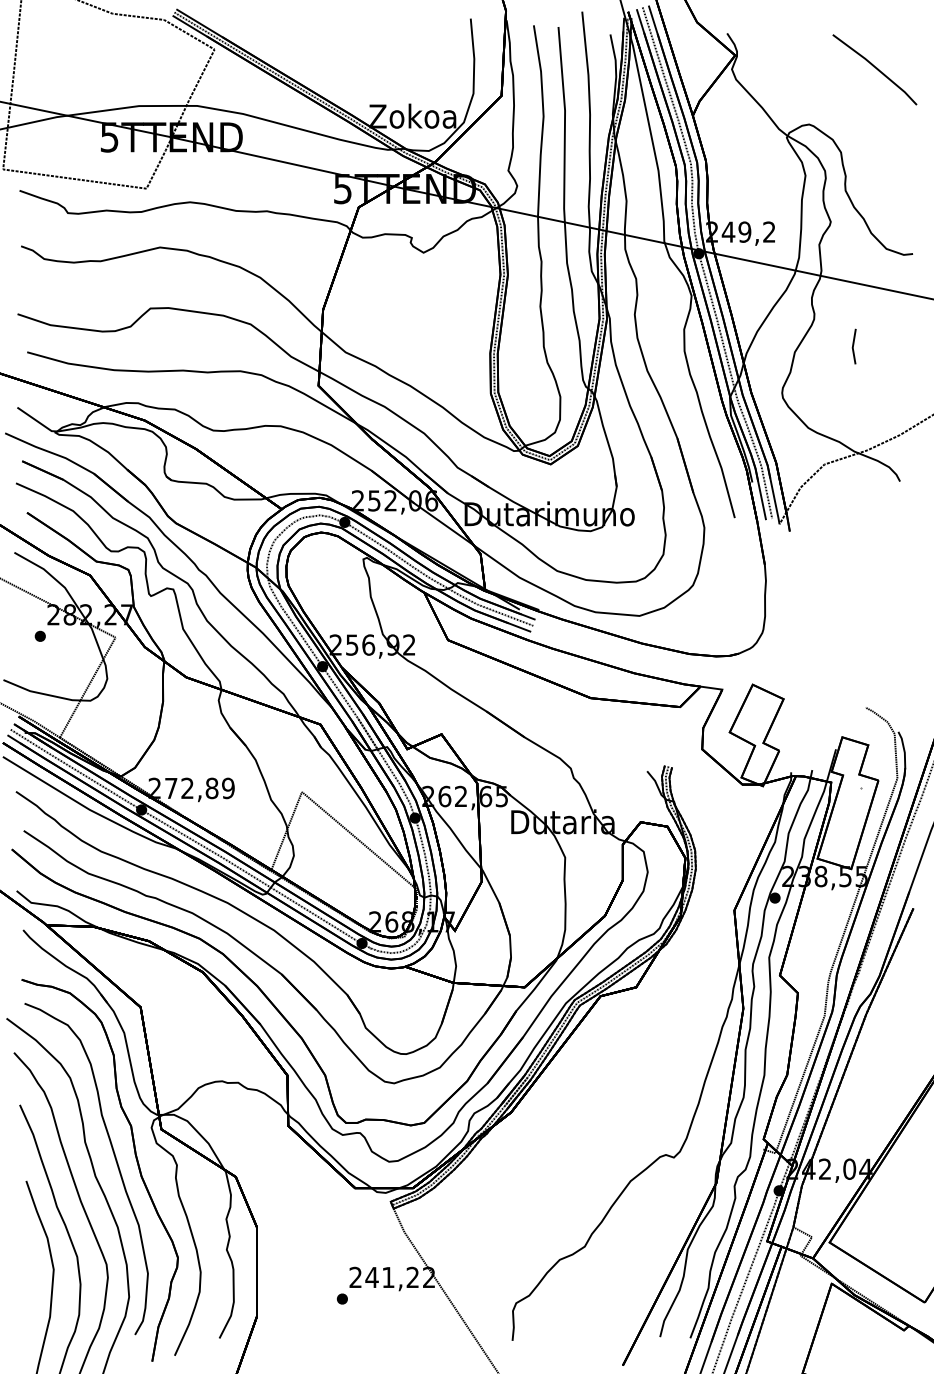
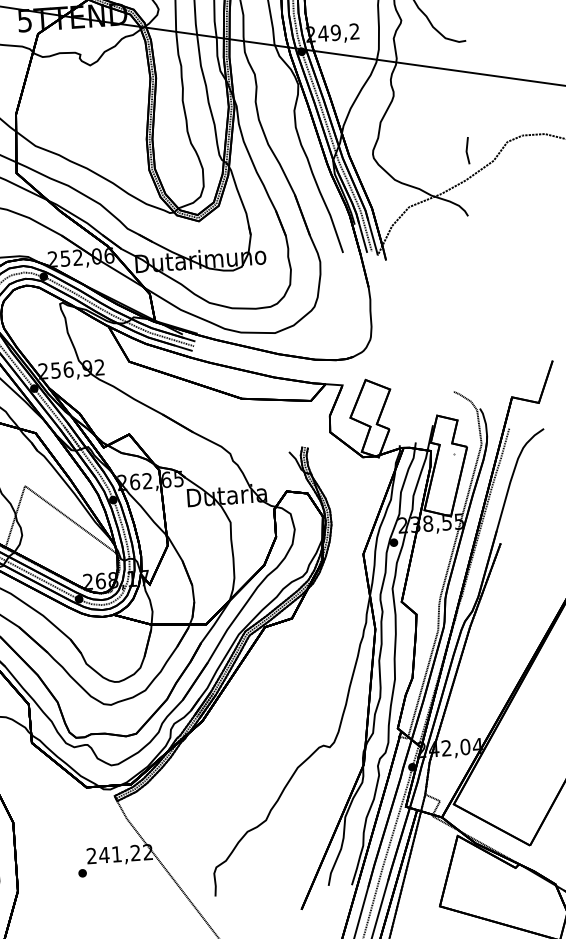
line: (853, 346) -> (467, 150), moved

